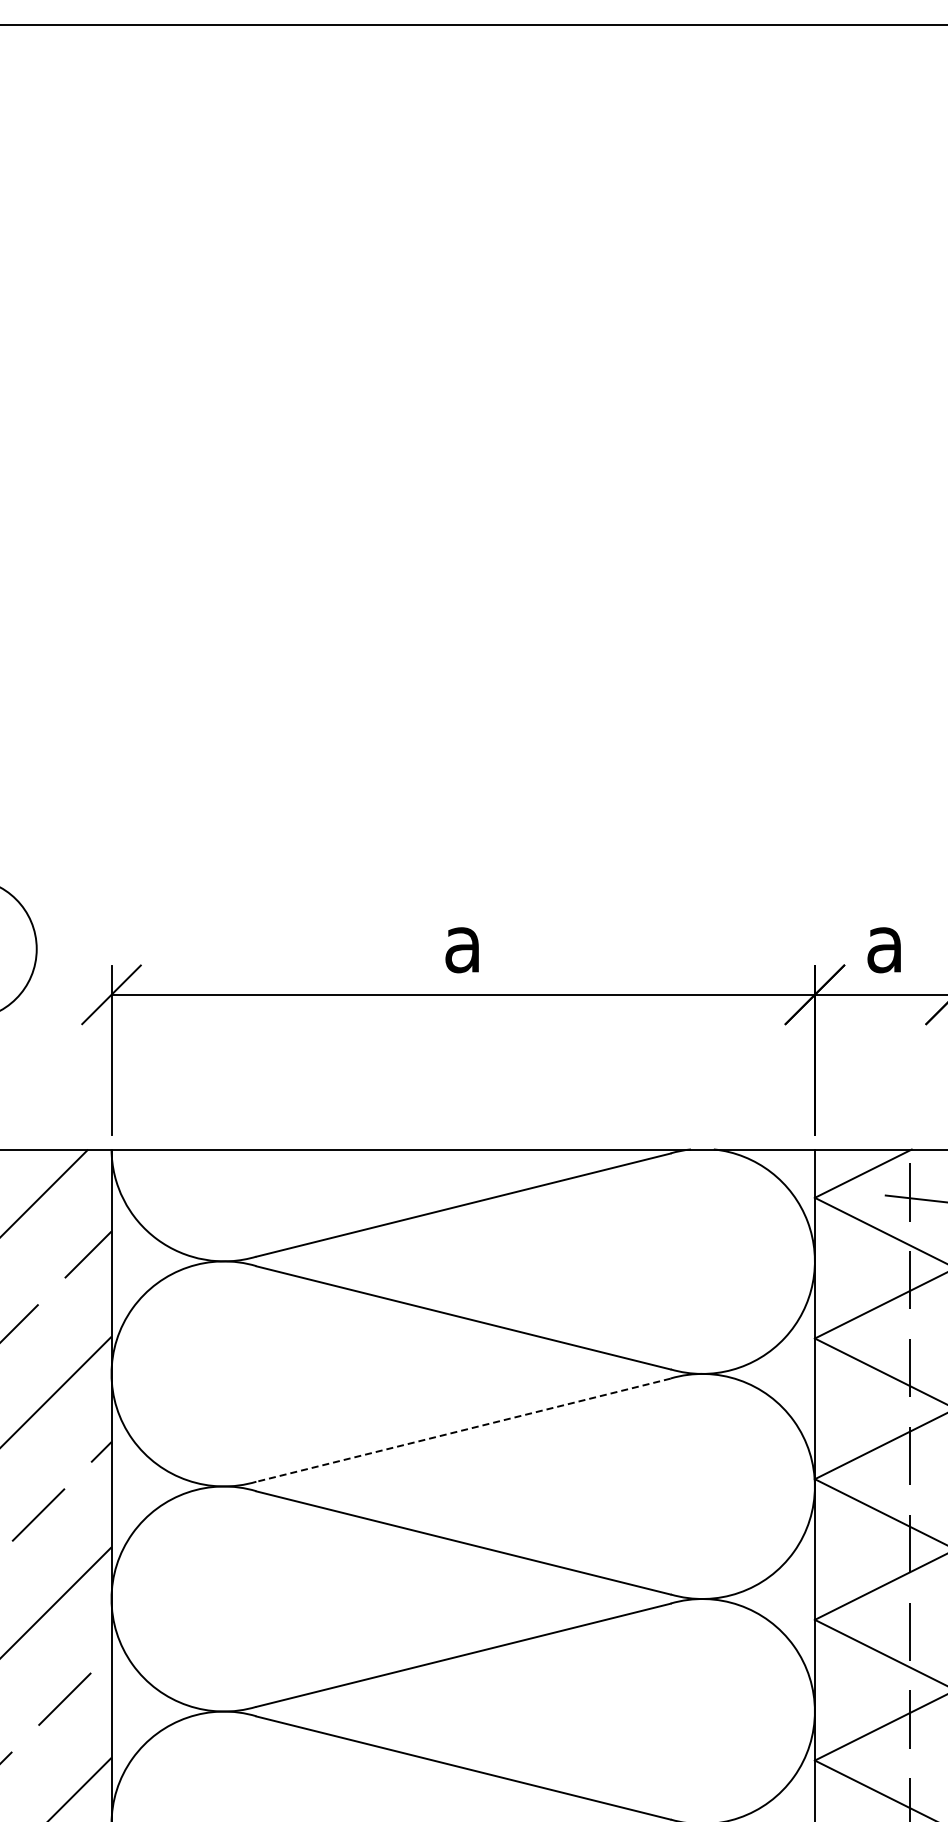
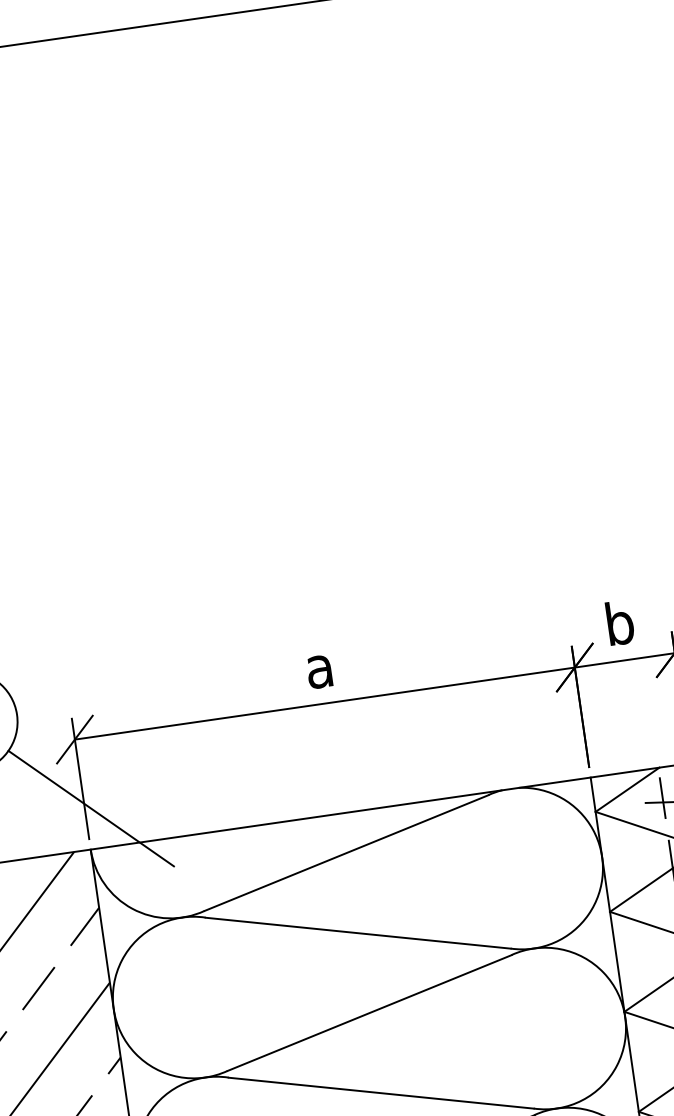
text: (885, 942) -> (619, 623), a -> b
line: (119, 1093) -> (90, 808), added
line: (463, 1430) -> (369, 1013), dashed -> solid

